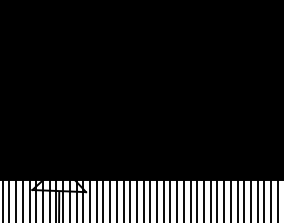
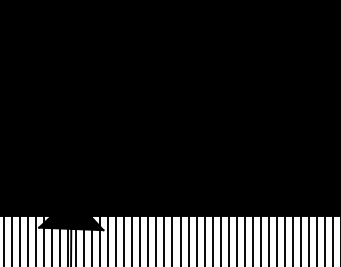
fill: (59, 178) -> (71, 213), added

